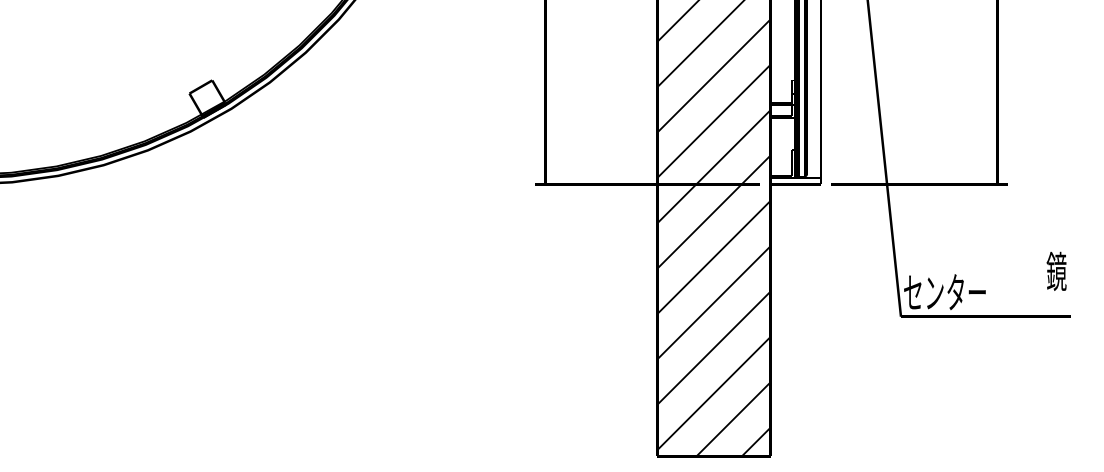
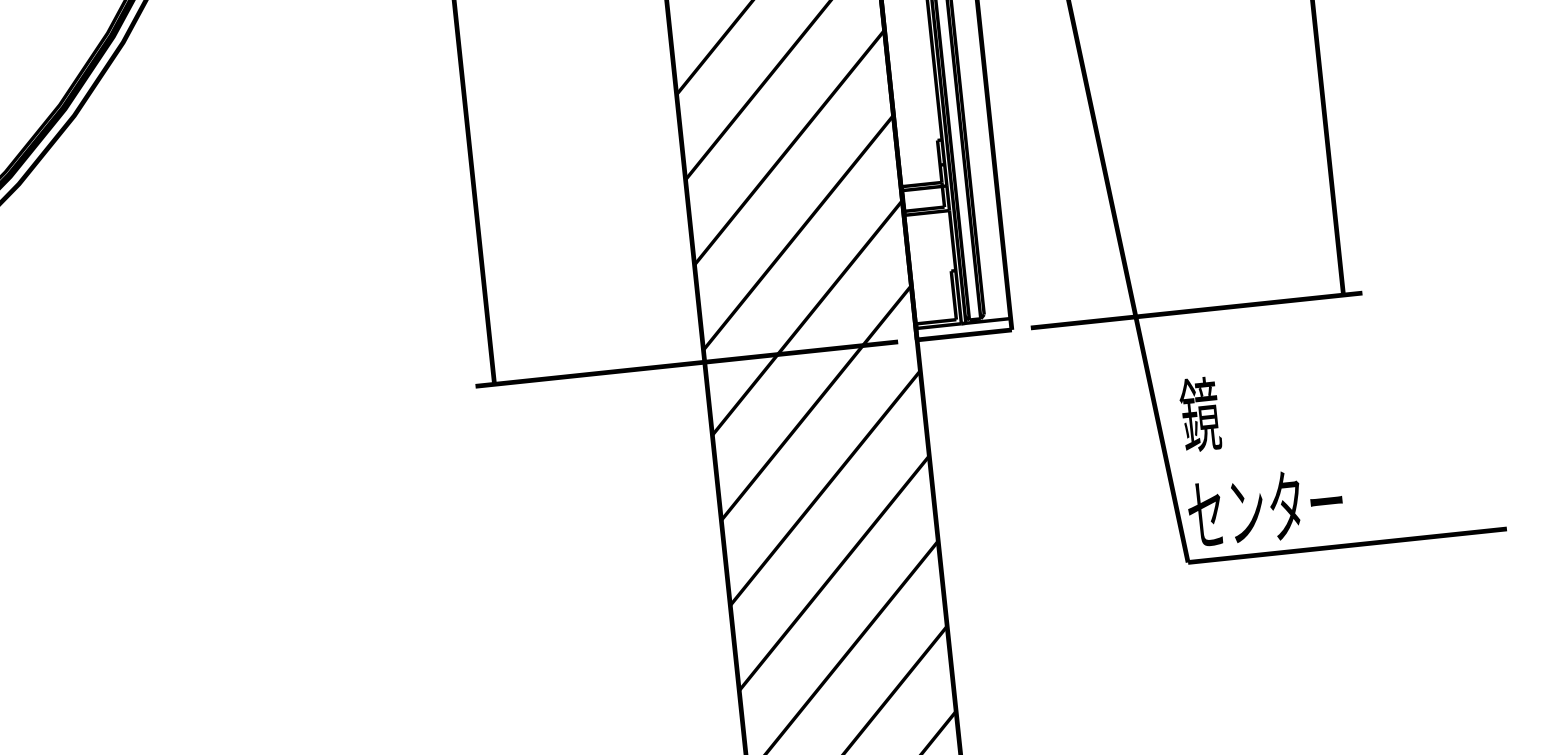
text: (1056, 270) -> (1199, 412), moved

